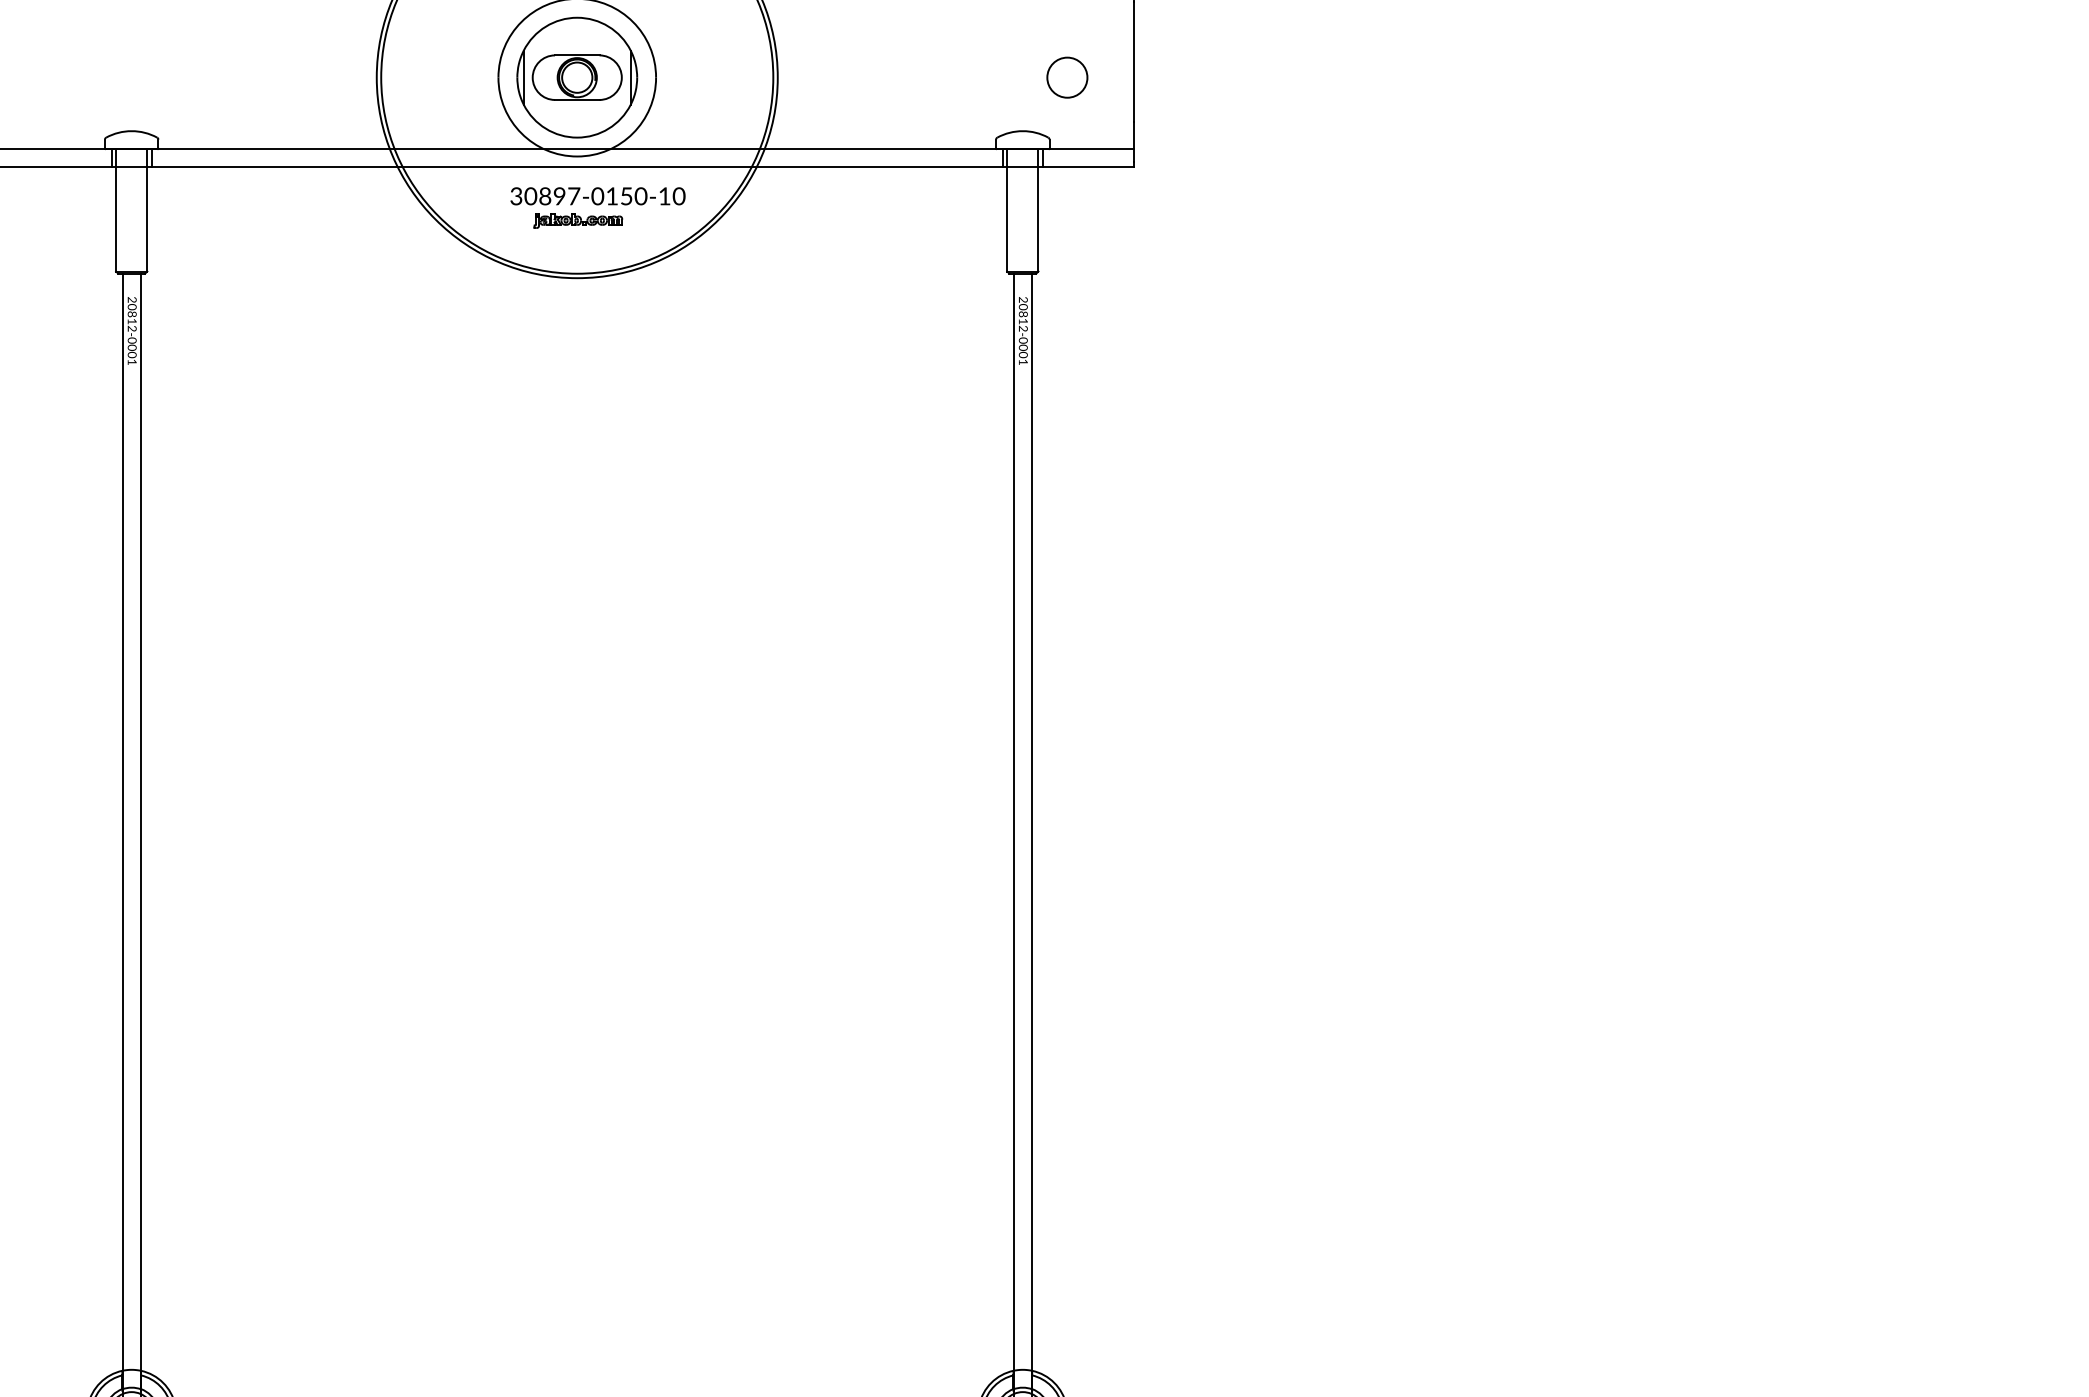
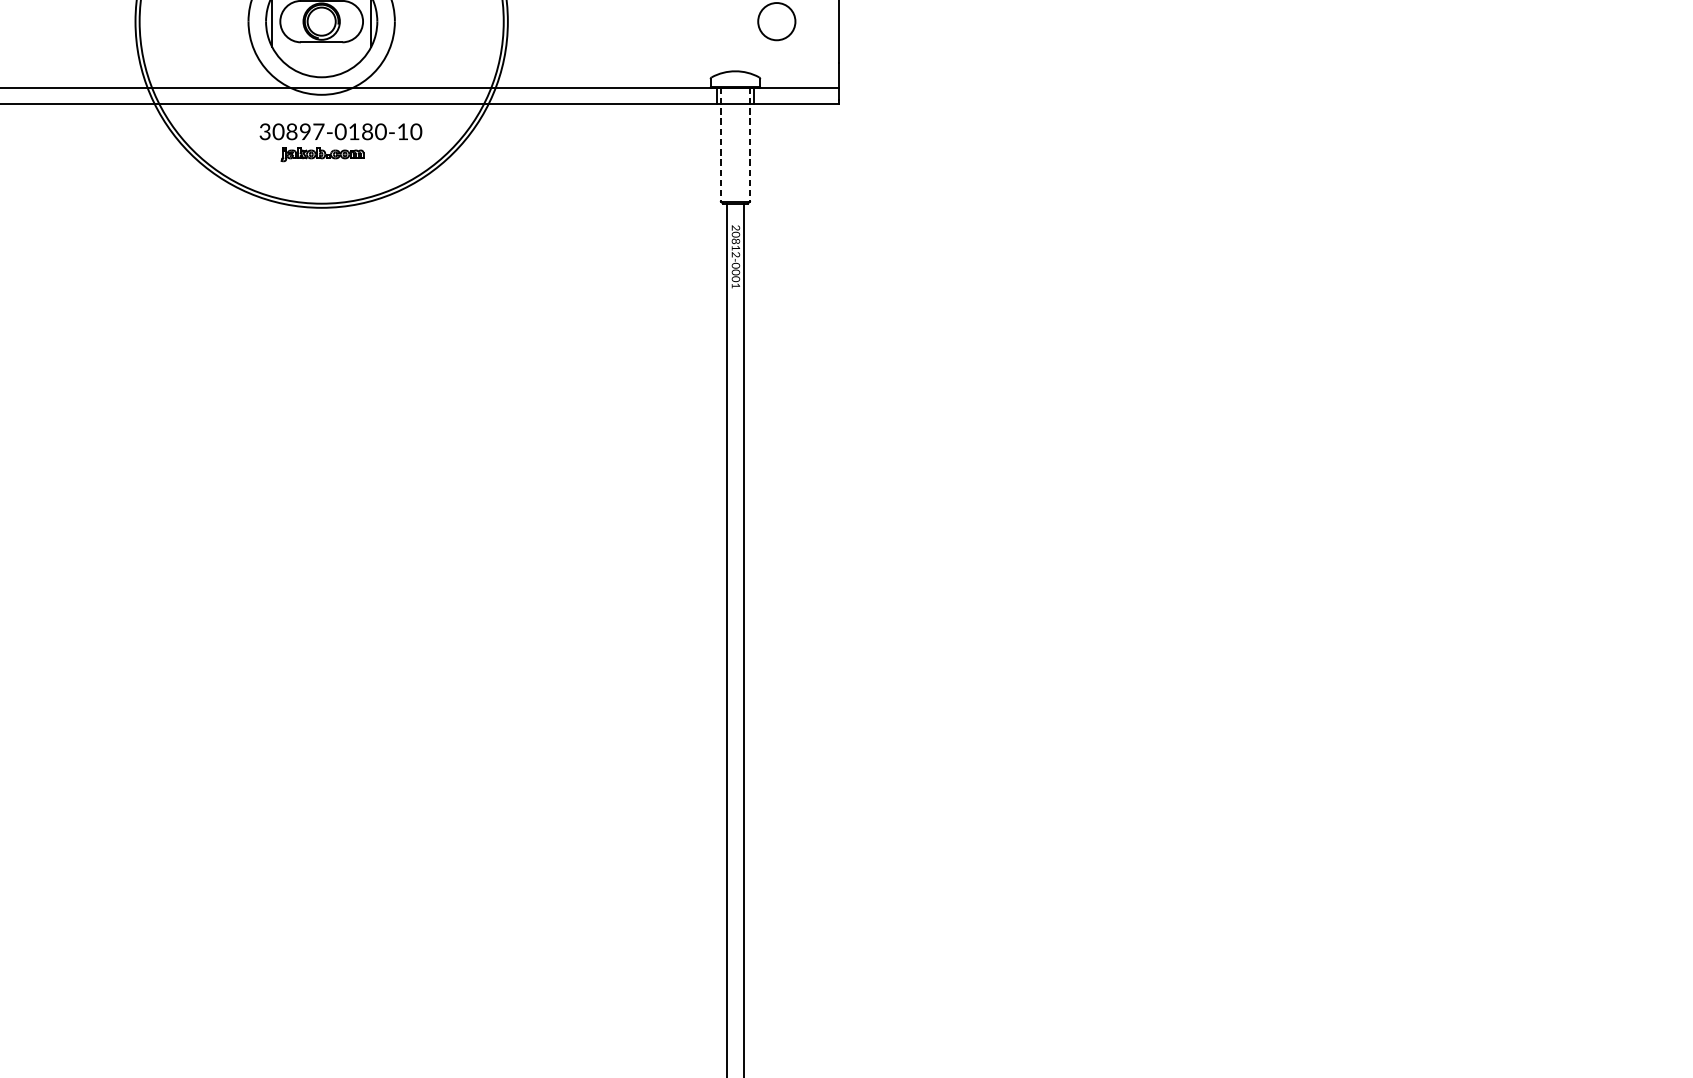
text: (626, 196) -> (367, 131), 30897-0150-10 -> 30897-0180-10
line: (1007, 210) -> (721, 144), solid -> dashed
line: (1038, 210) -> (749, 144), solid -> dashed

